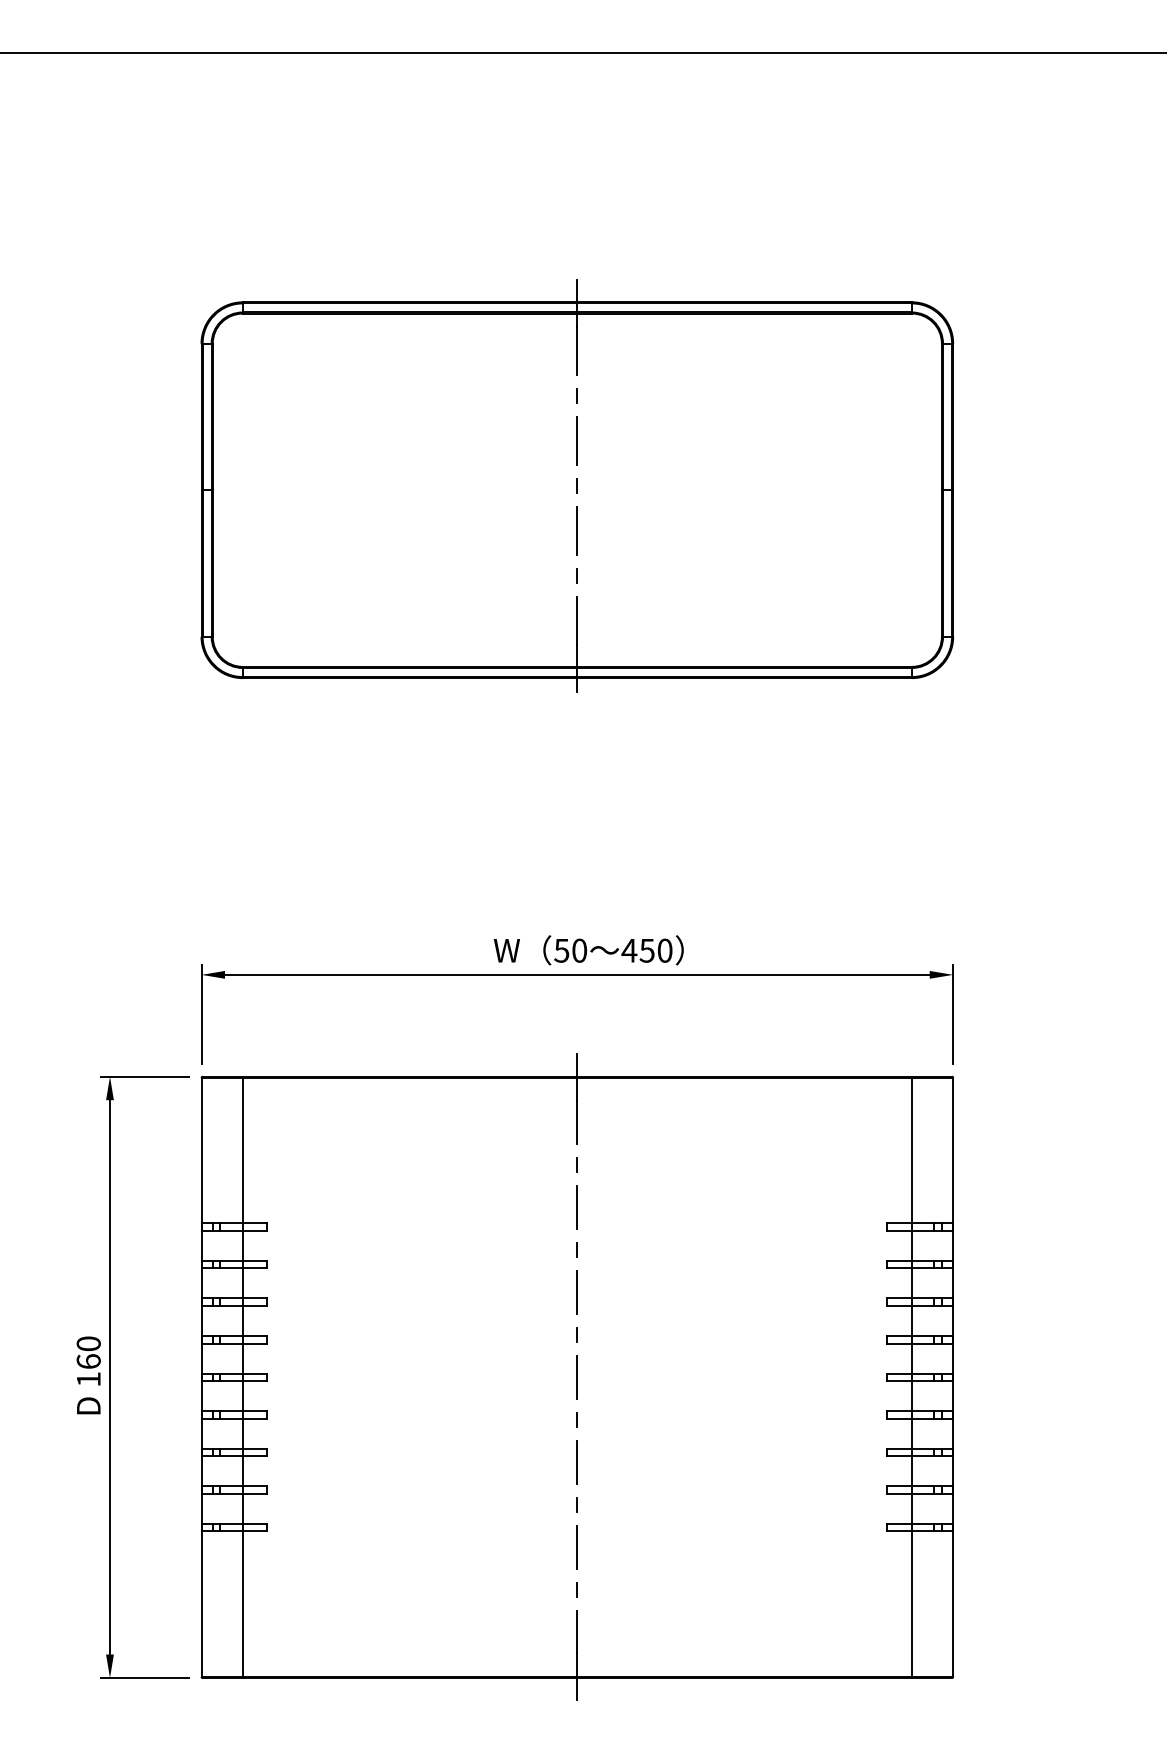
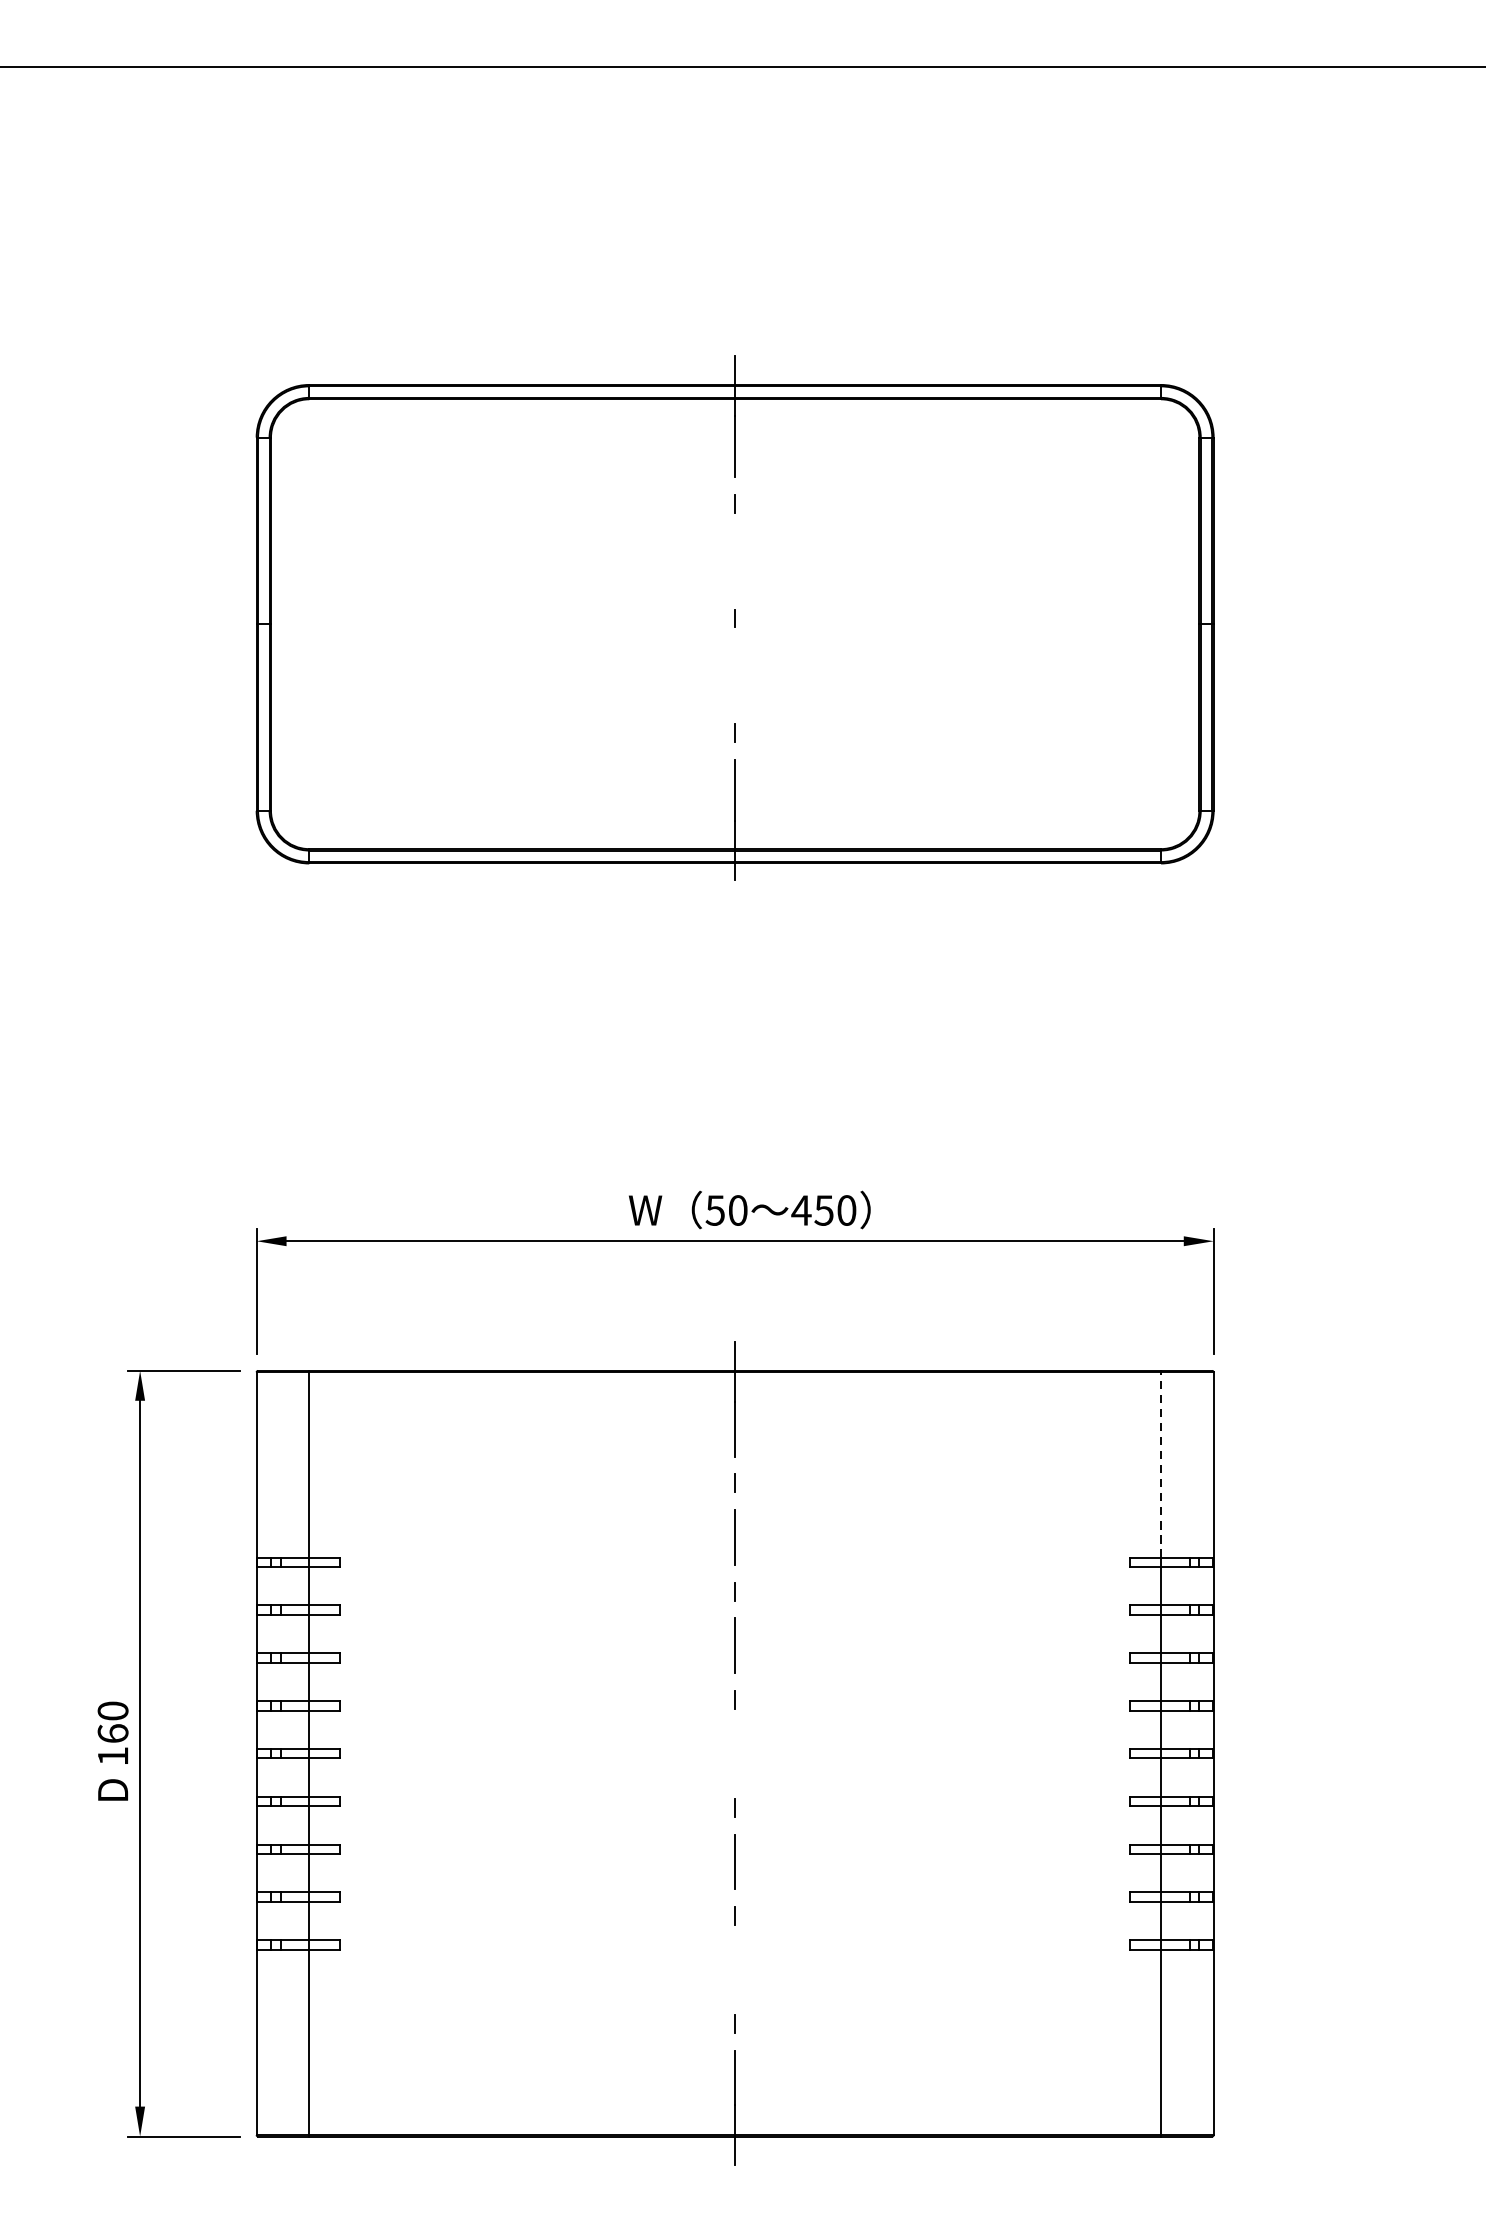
line: (577, 440) -> (735, 560), removed
line: (577, 530) -> (735, 675), removed
line: (911, 1150) -> (1160, 1464), solid -> dashed
line: (577, 1377) -> (735, 1753), removed
line: (577, 1546) -> (735, 1969), removed

